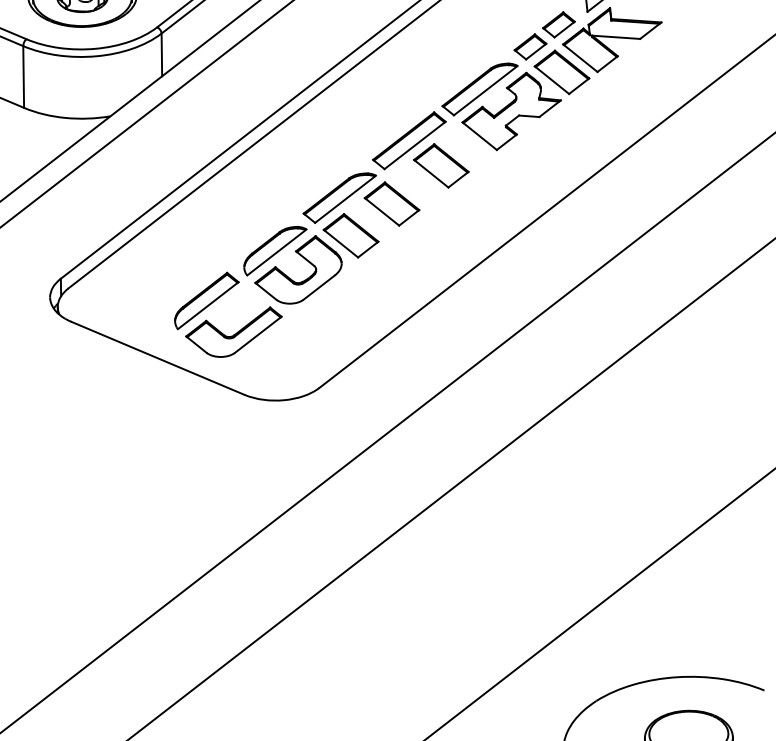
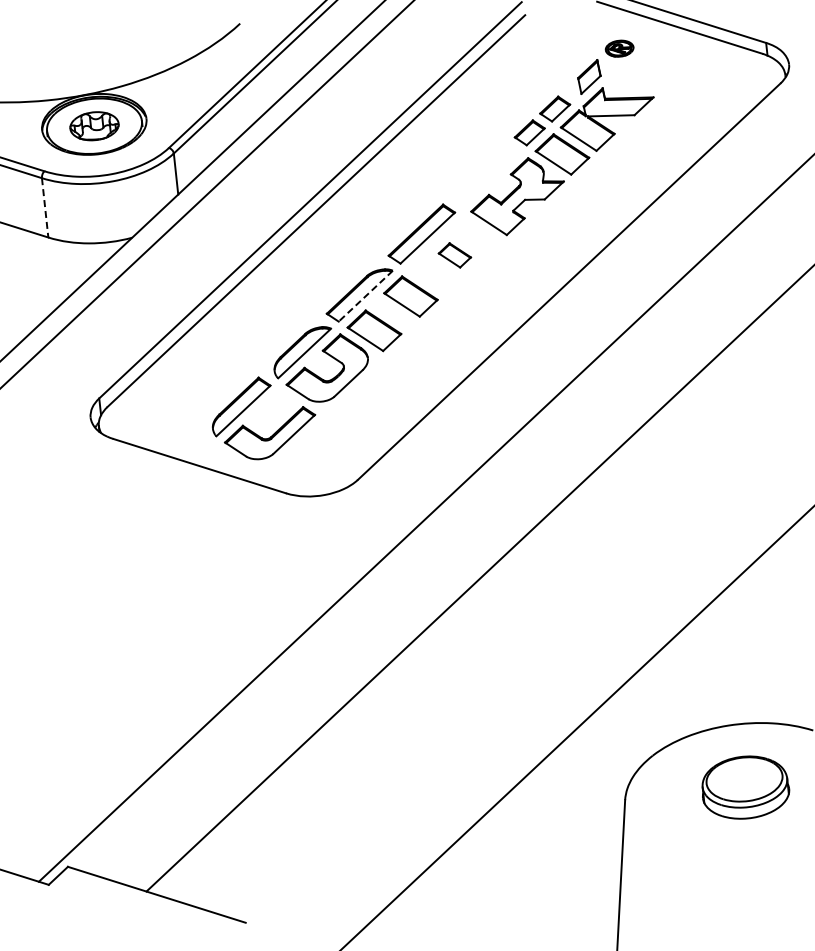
line: (24, 76) -> (45, 207), solid -> dashed
part: (479, 89) -> (484, 178), removed
part: (440, 166) -> (454, 255), size x0.6
line: (345, 199) -> (365, 296), solid -> dashed

